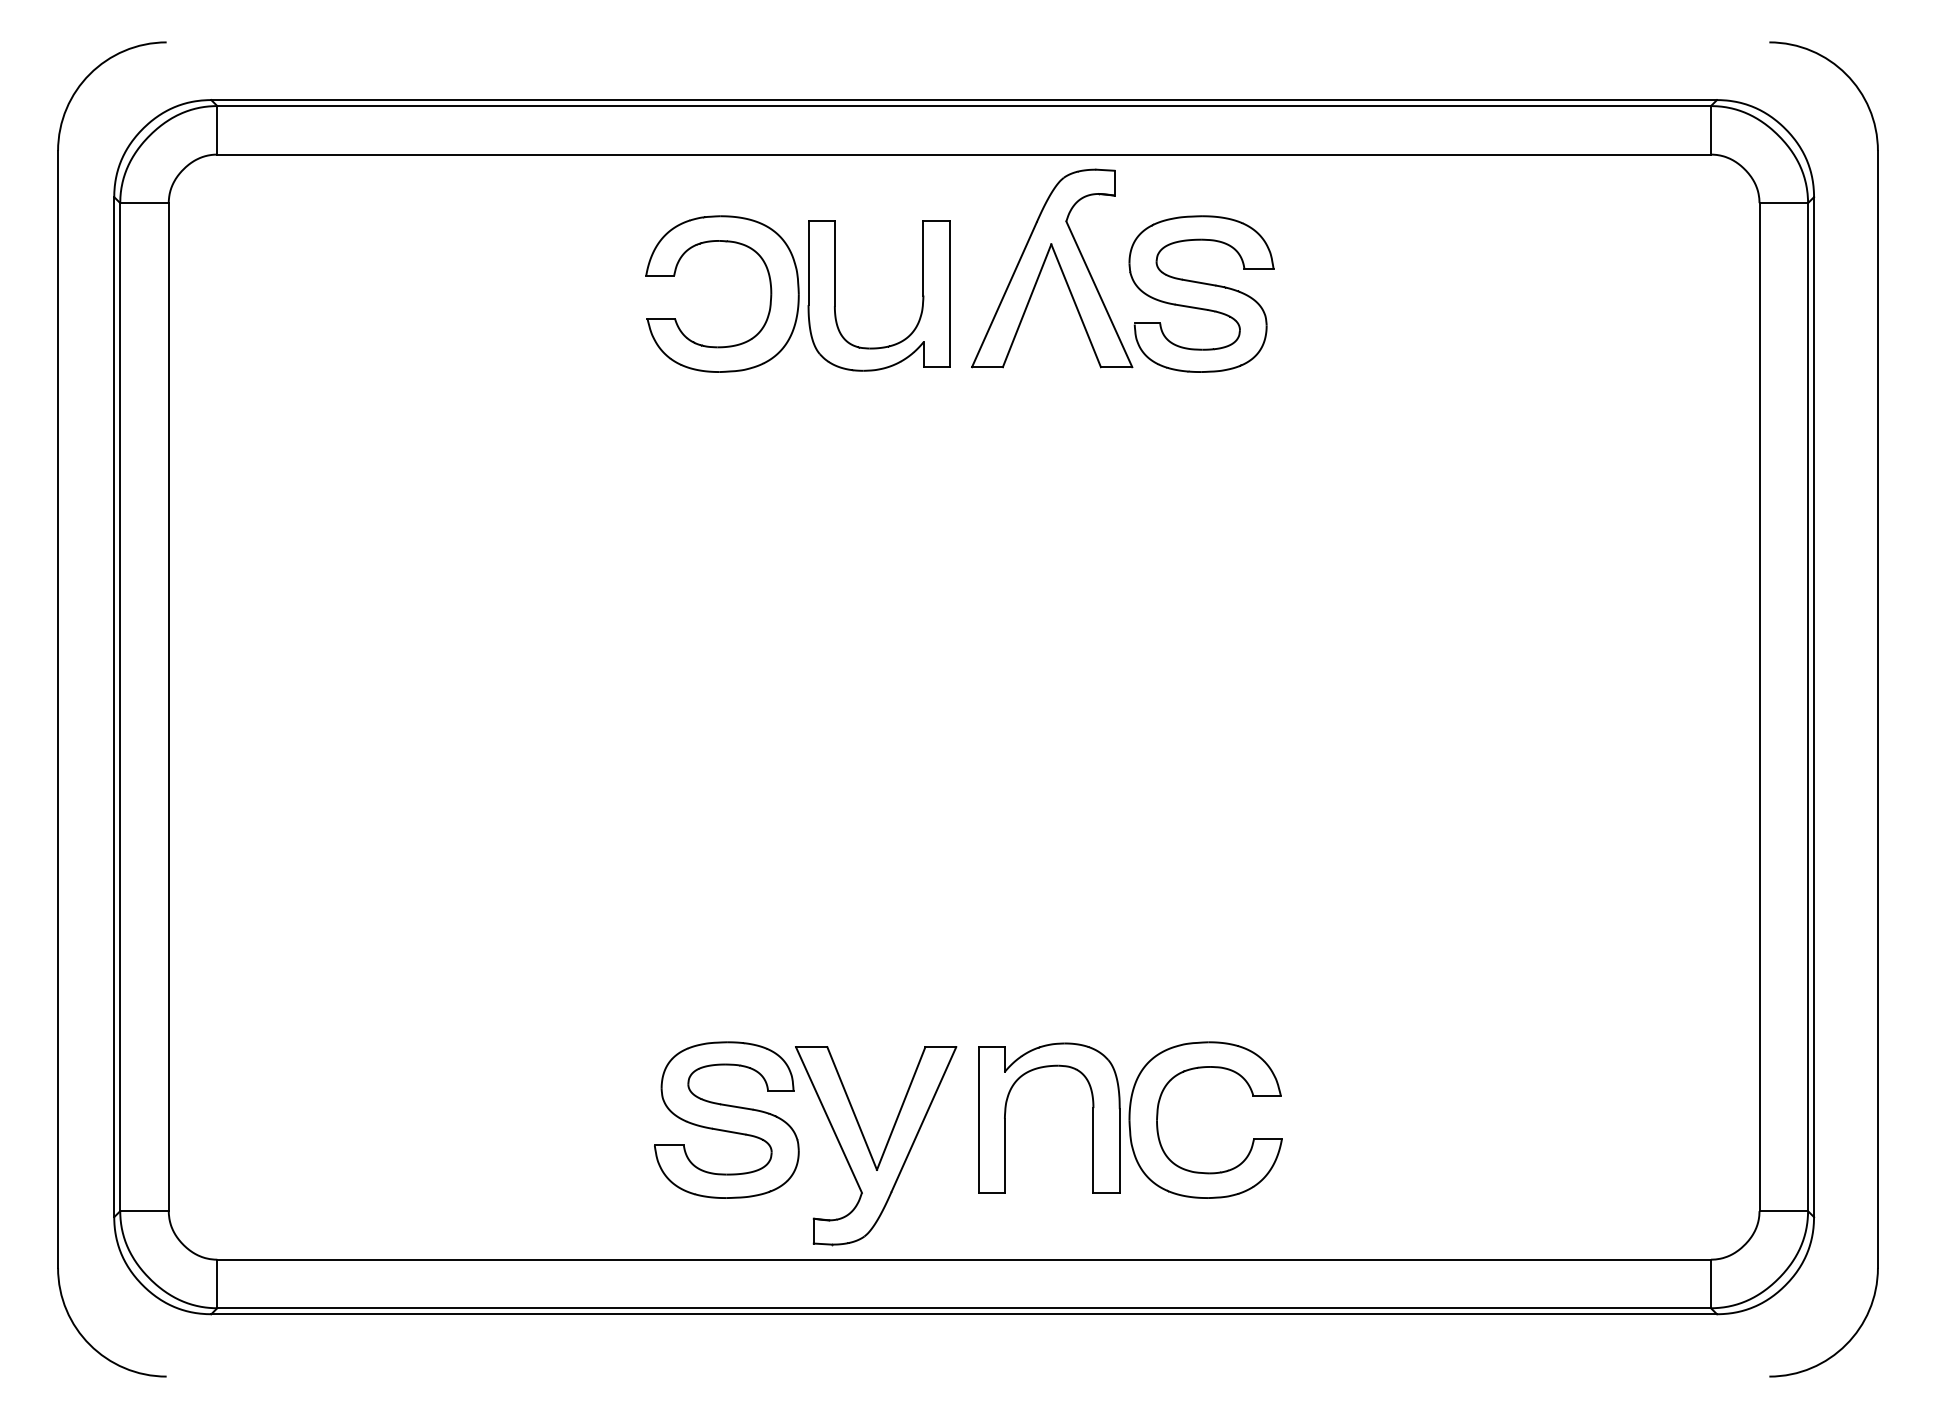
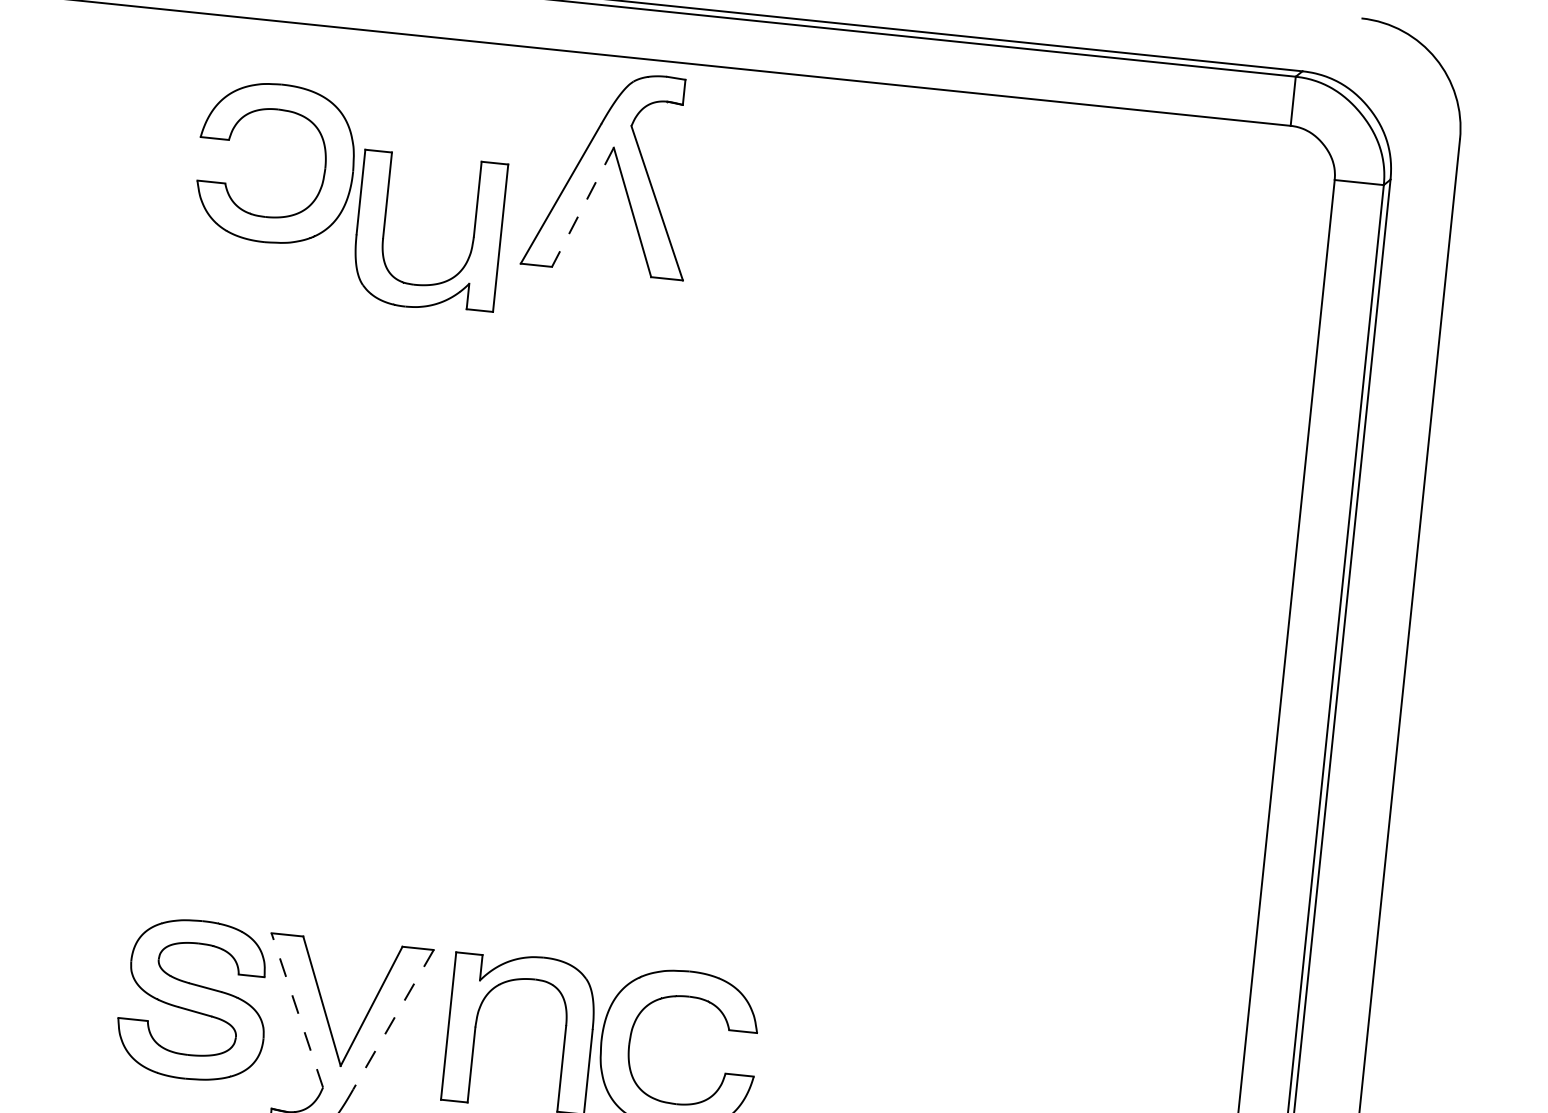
part: (1201, 293) -> (760, 213), removed
part: (835, 295) -> (384, 227), moved
line: (1026, 306) -> (582, 207), solid -> dashed
line: (828, 1119) -> (296, 1009), solid -> dashed
line: (923, 1119) -> (393, 1019), solid -> dashed

